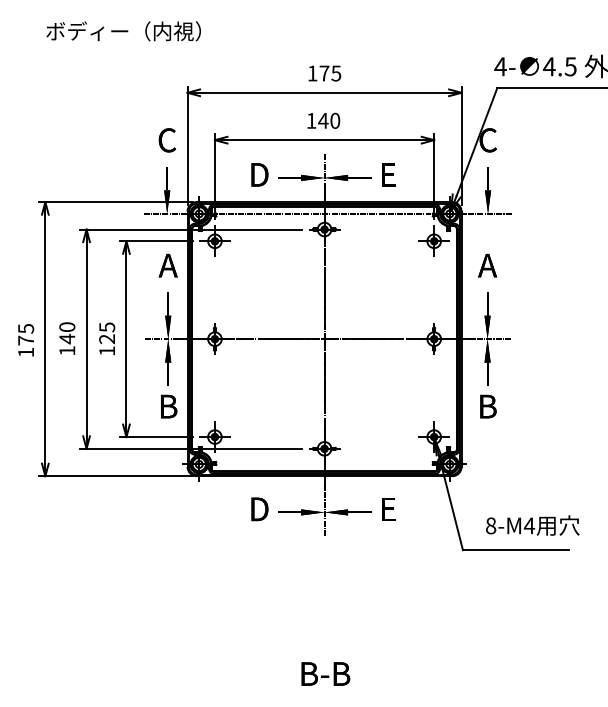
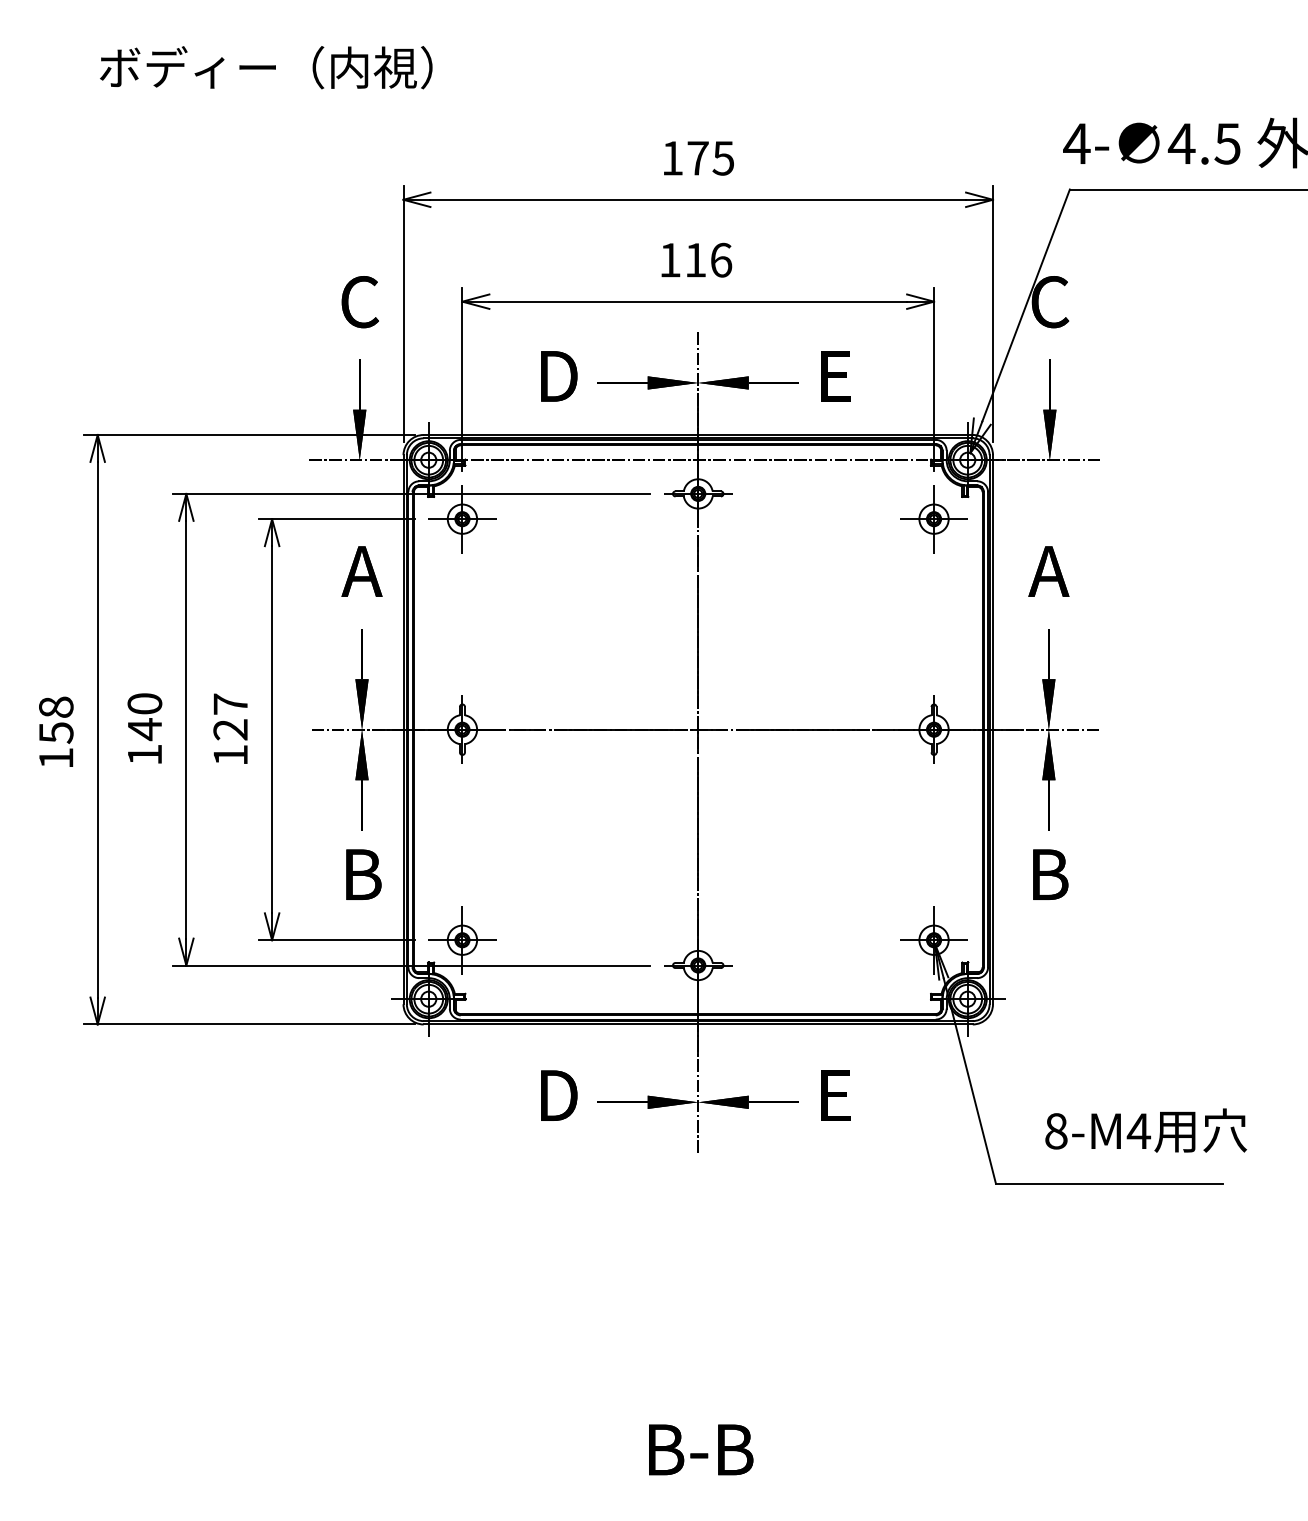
text: (329, 120) -> (708, 259), 140 -> 116
text: (107, 327) -> (231, 704), 125 -> 127
text: (26, 334) -> (57, 719), 175 -> 158

